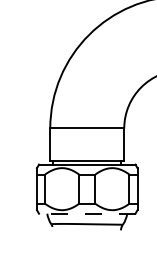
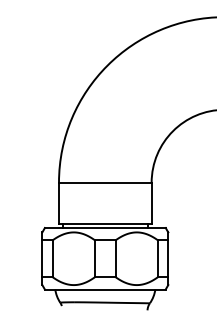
line: (86, 213) -> (104, 289), dashed -> solid

